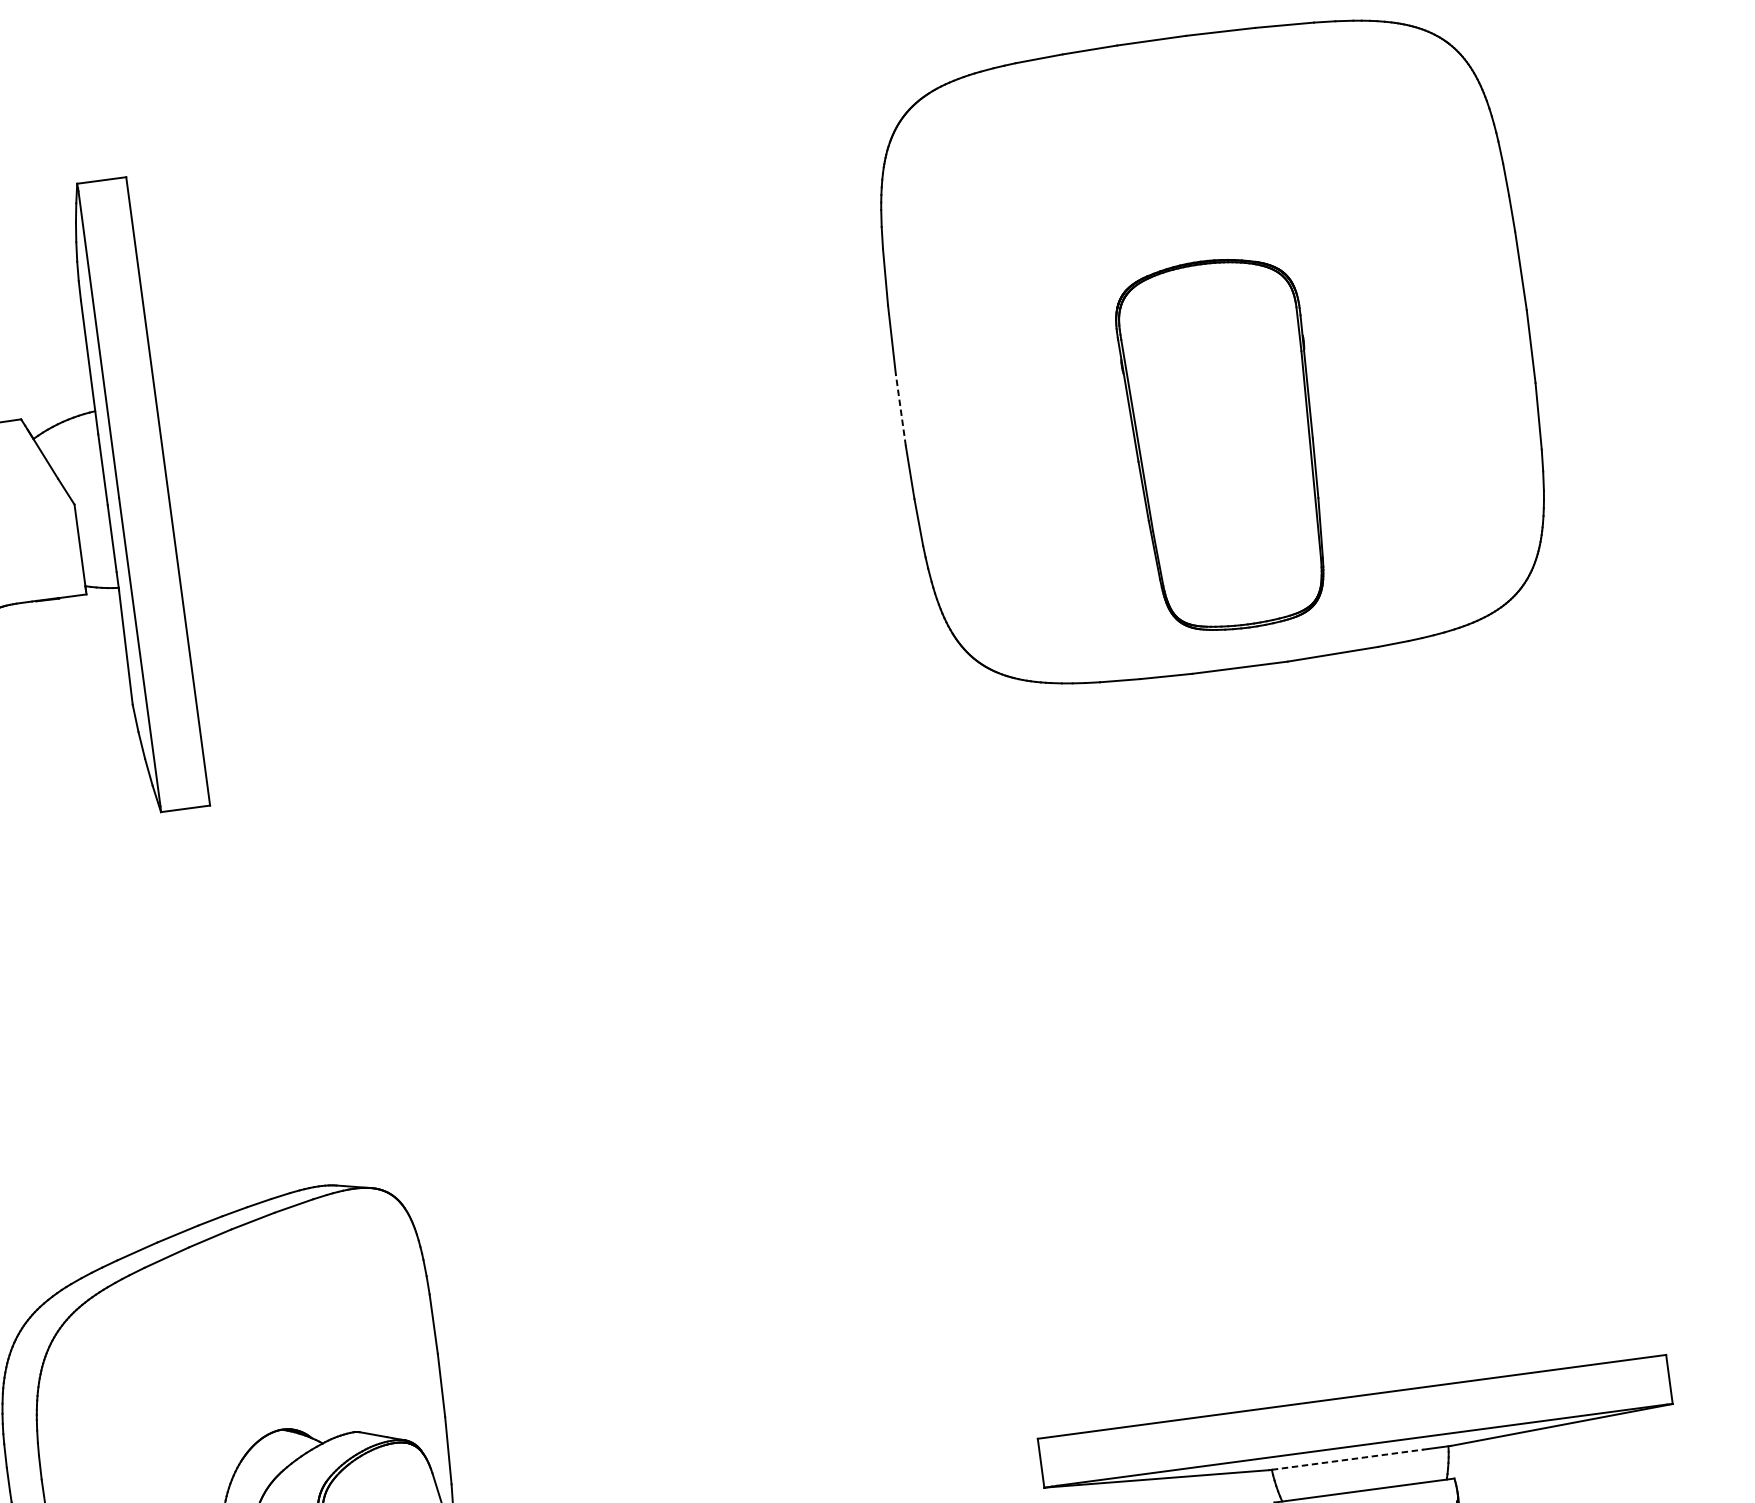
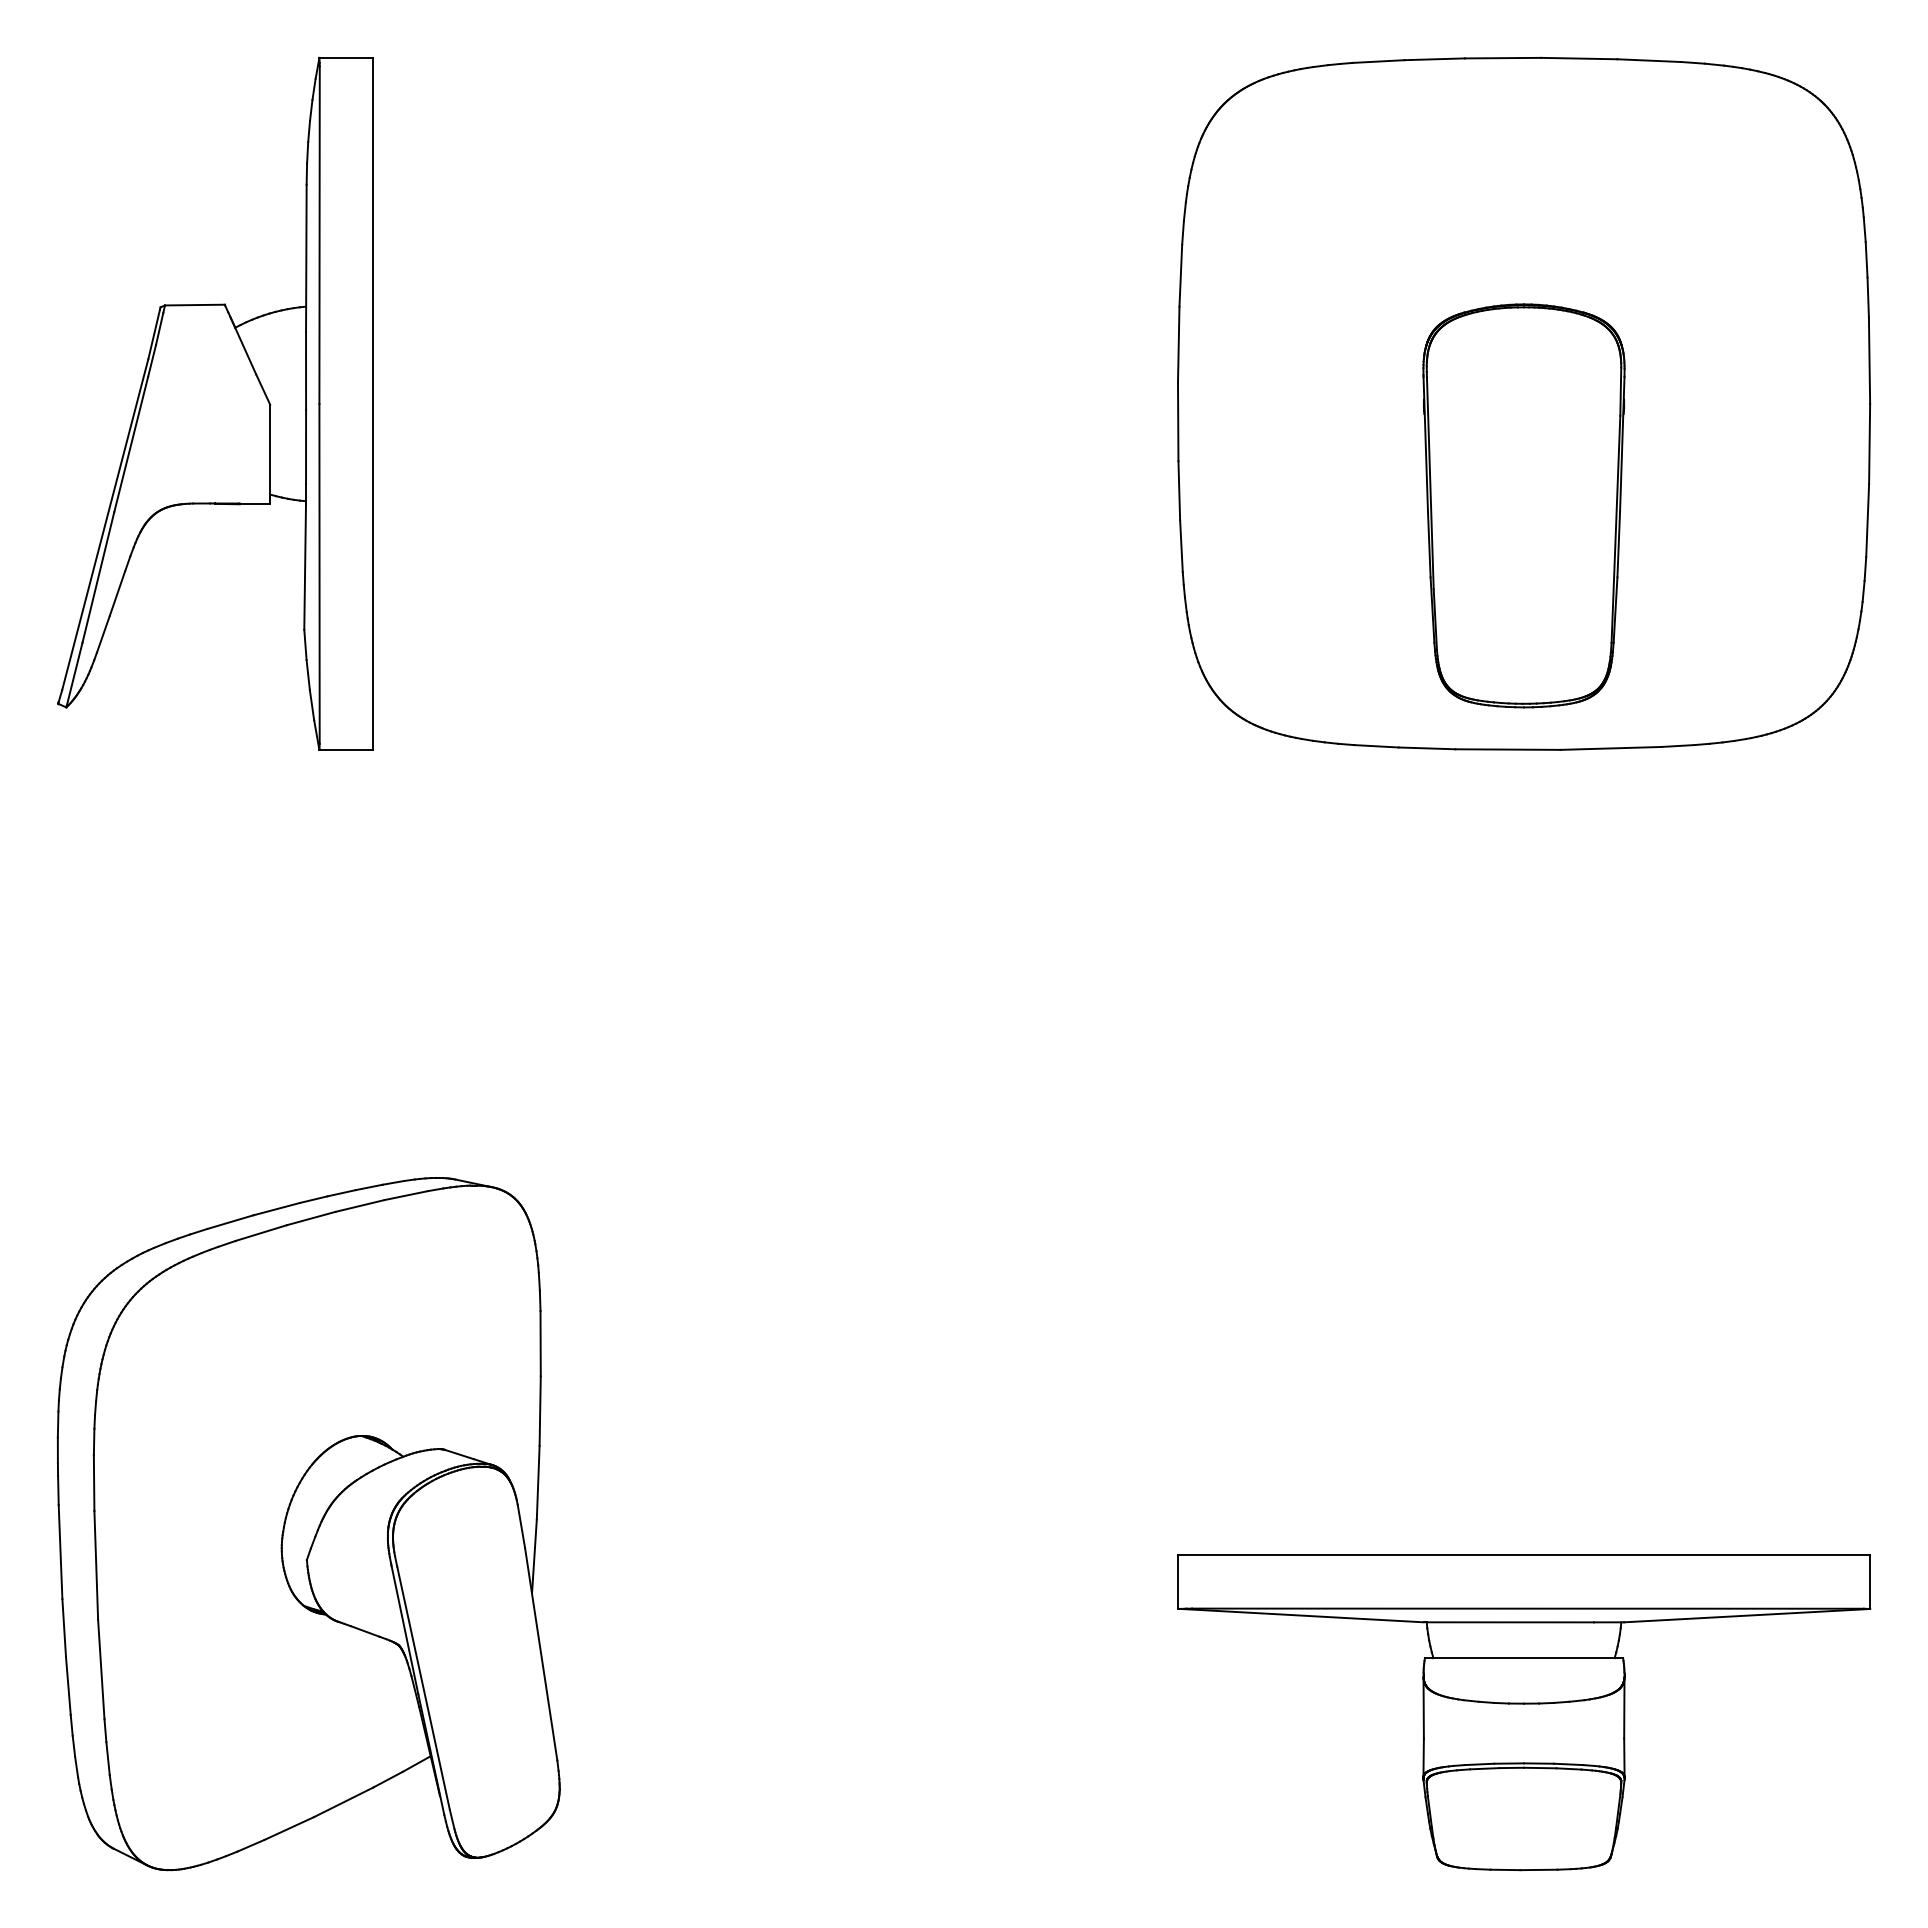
line: (901, 409) -> (1178, 421), dashed -> solid
line: (1347, 1459) -> (1510, 1622), dashed -> solid

